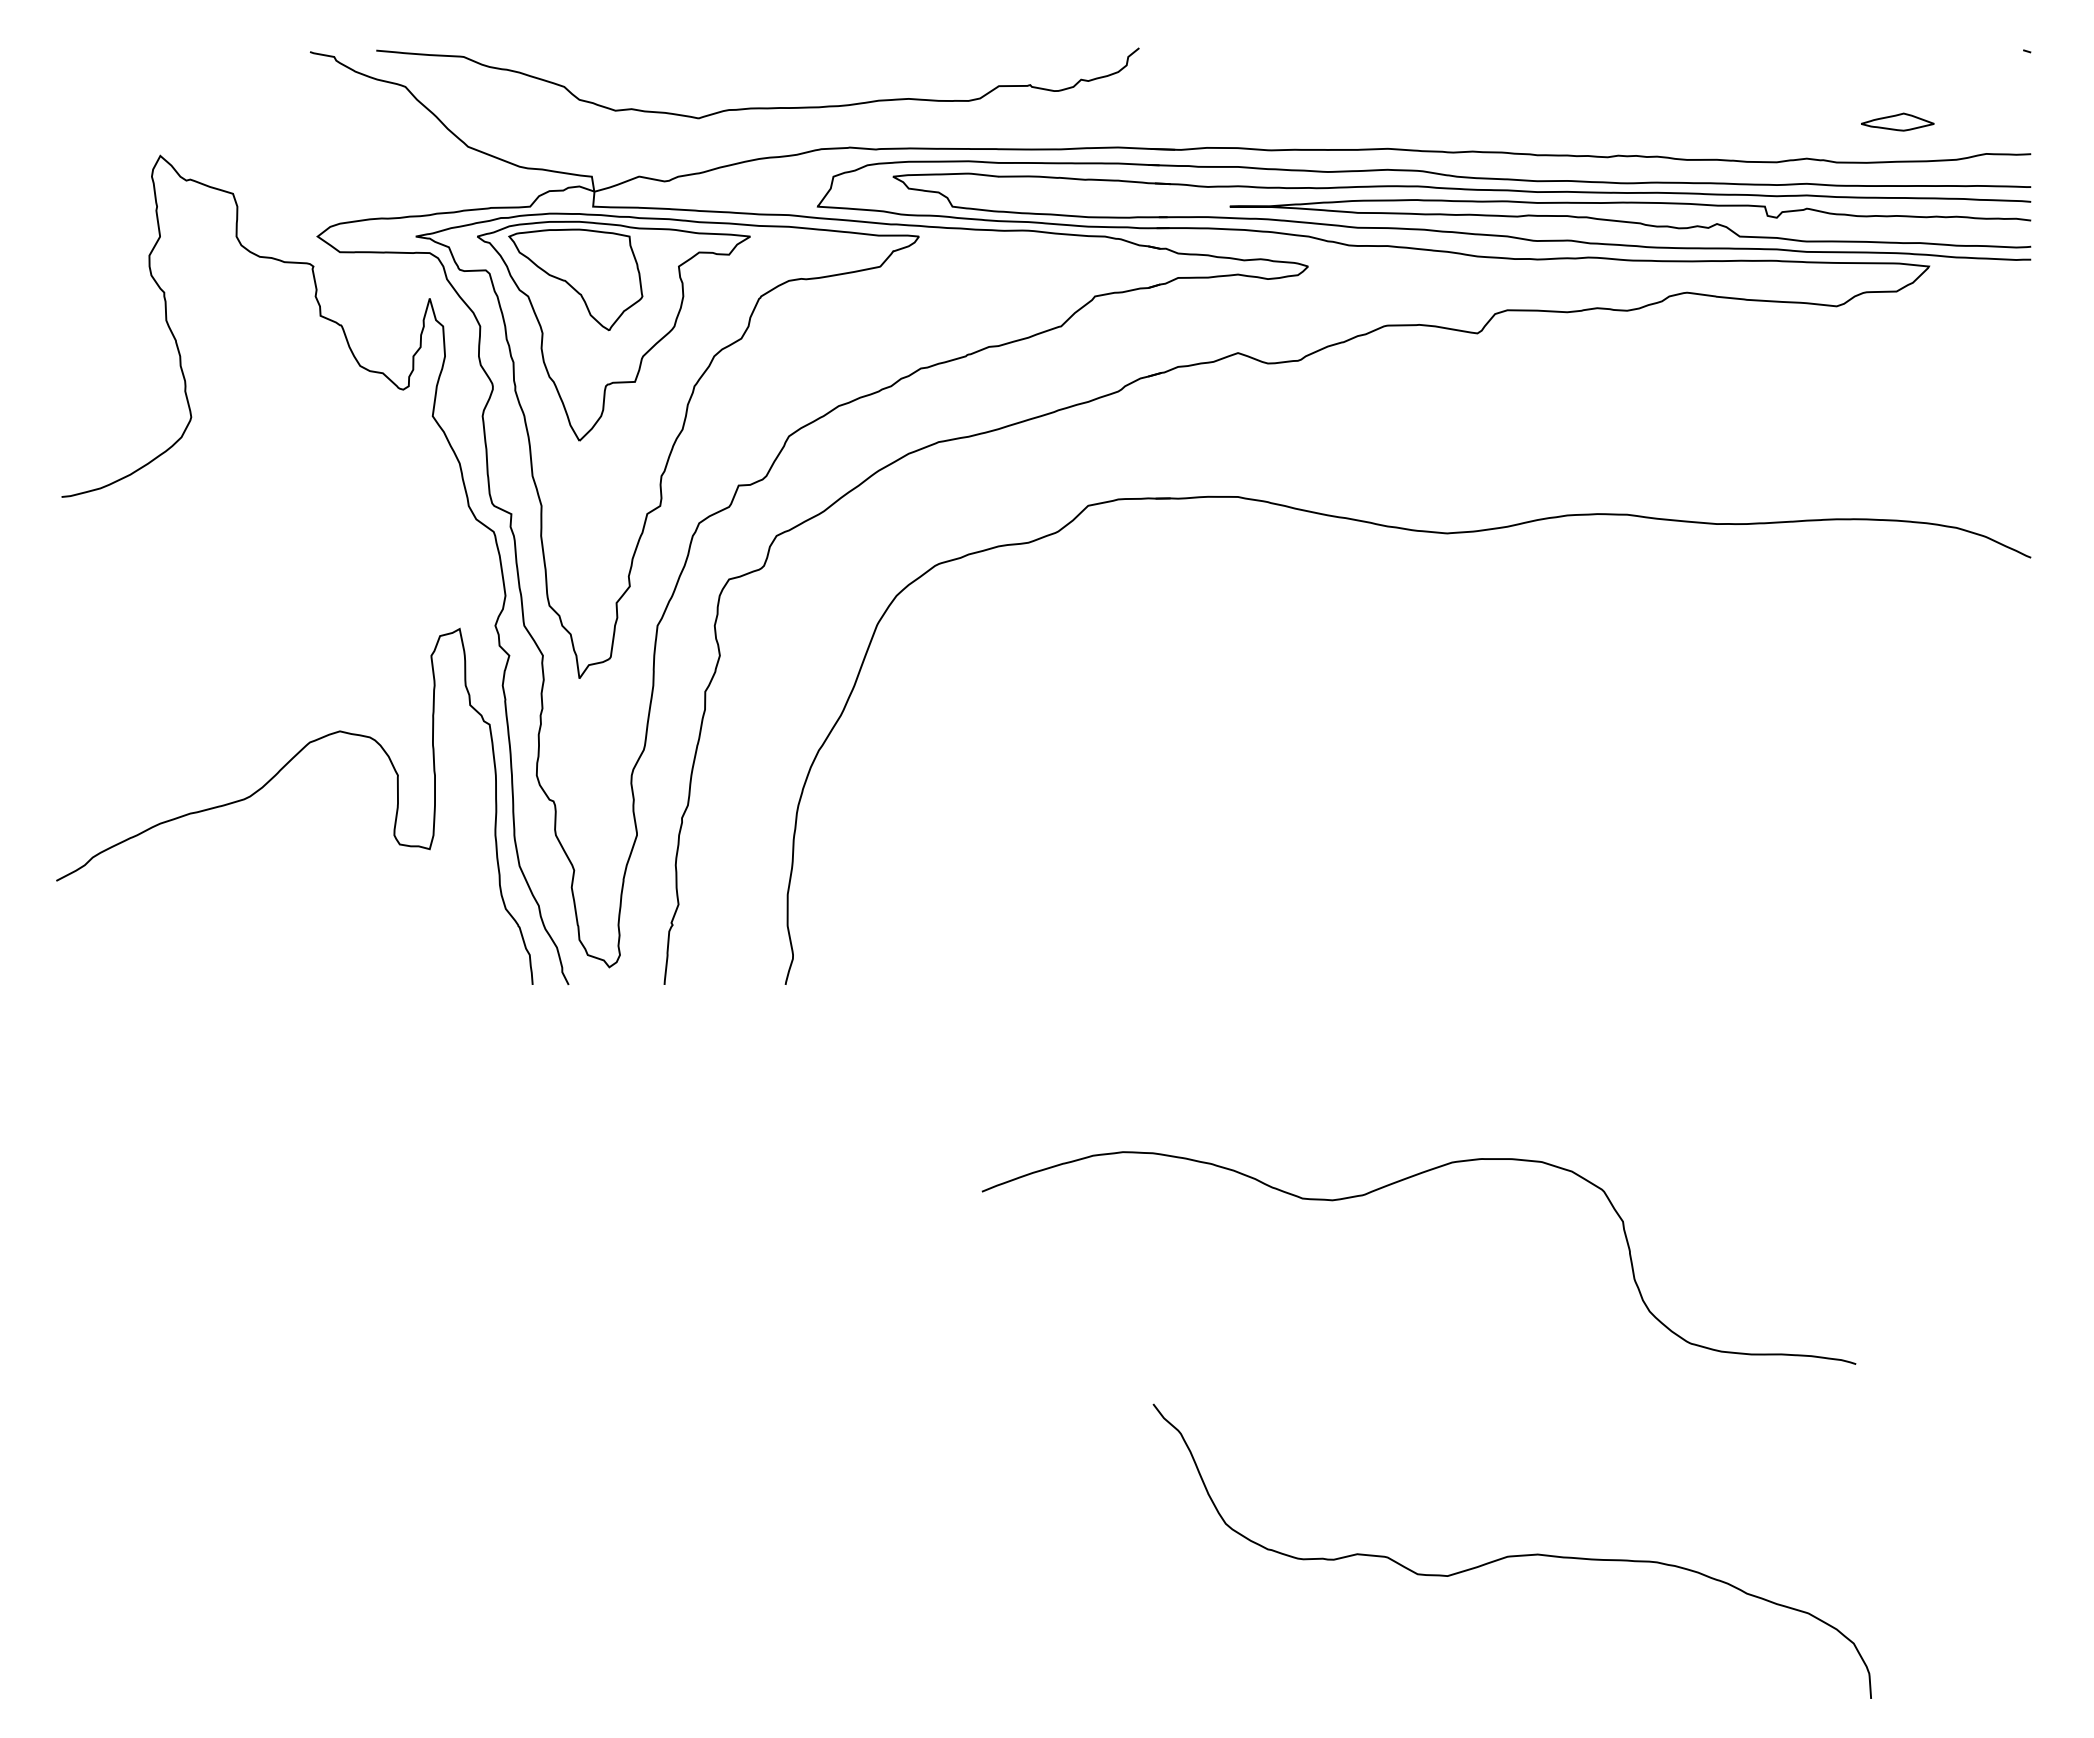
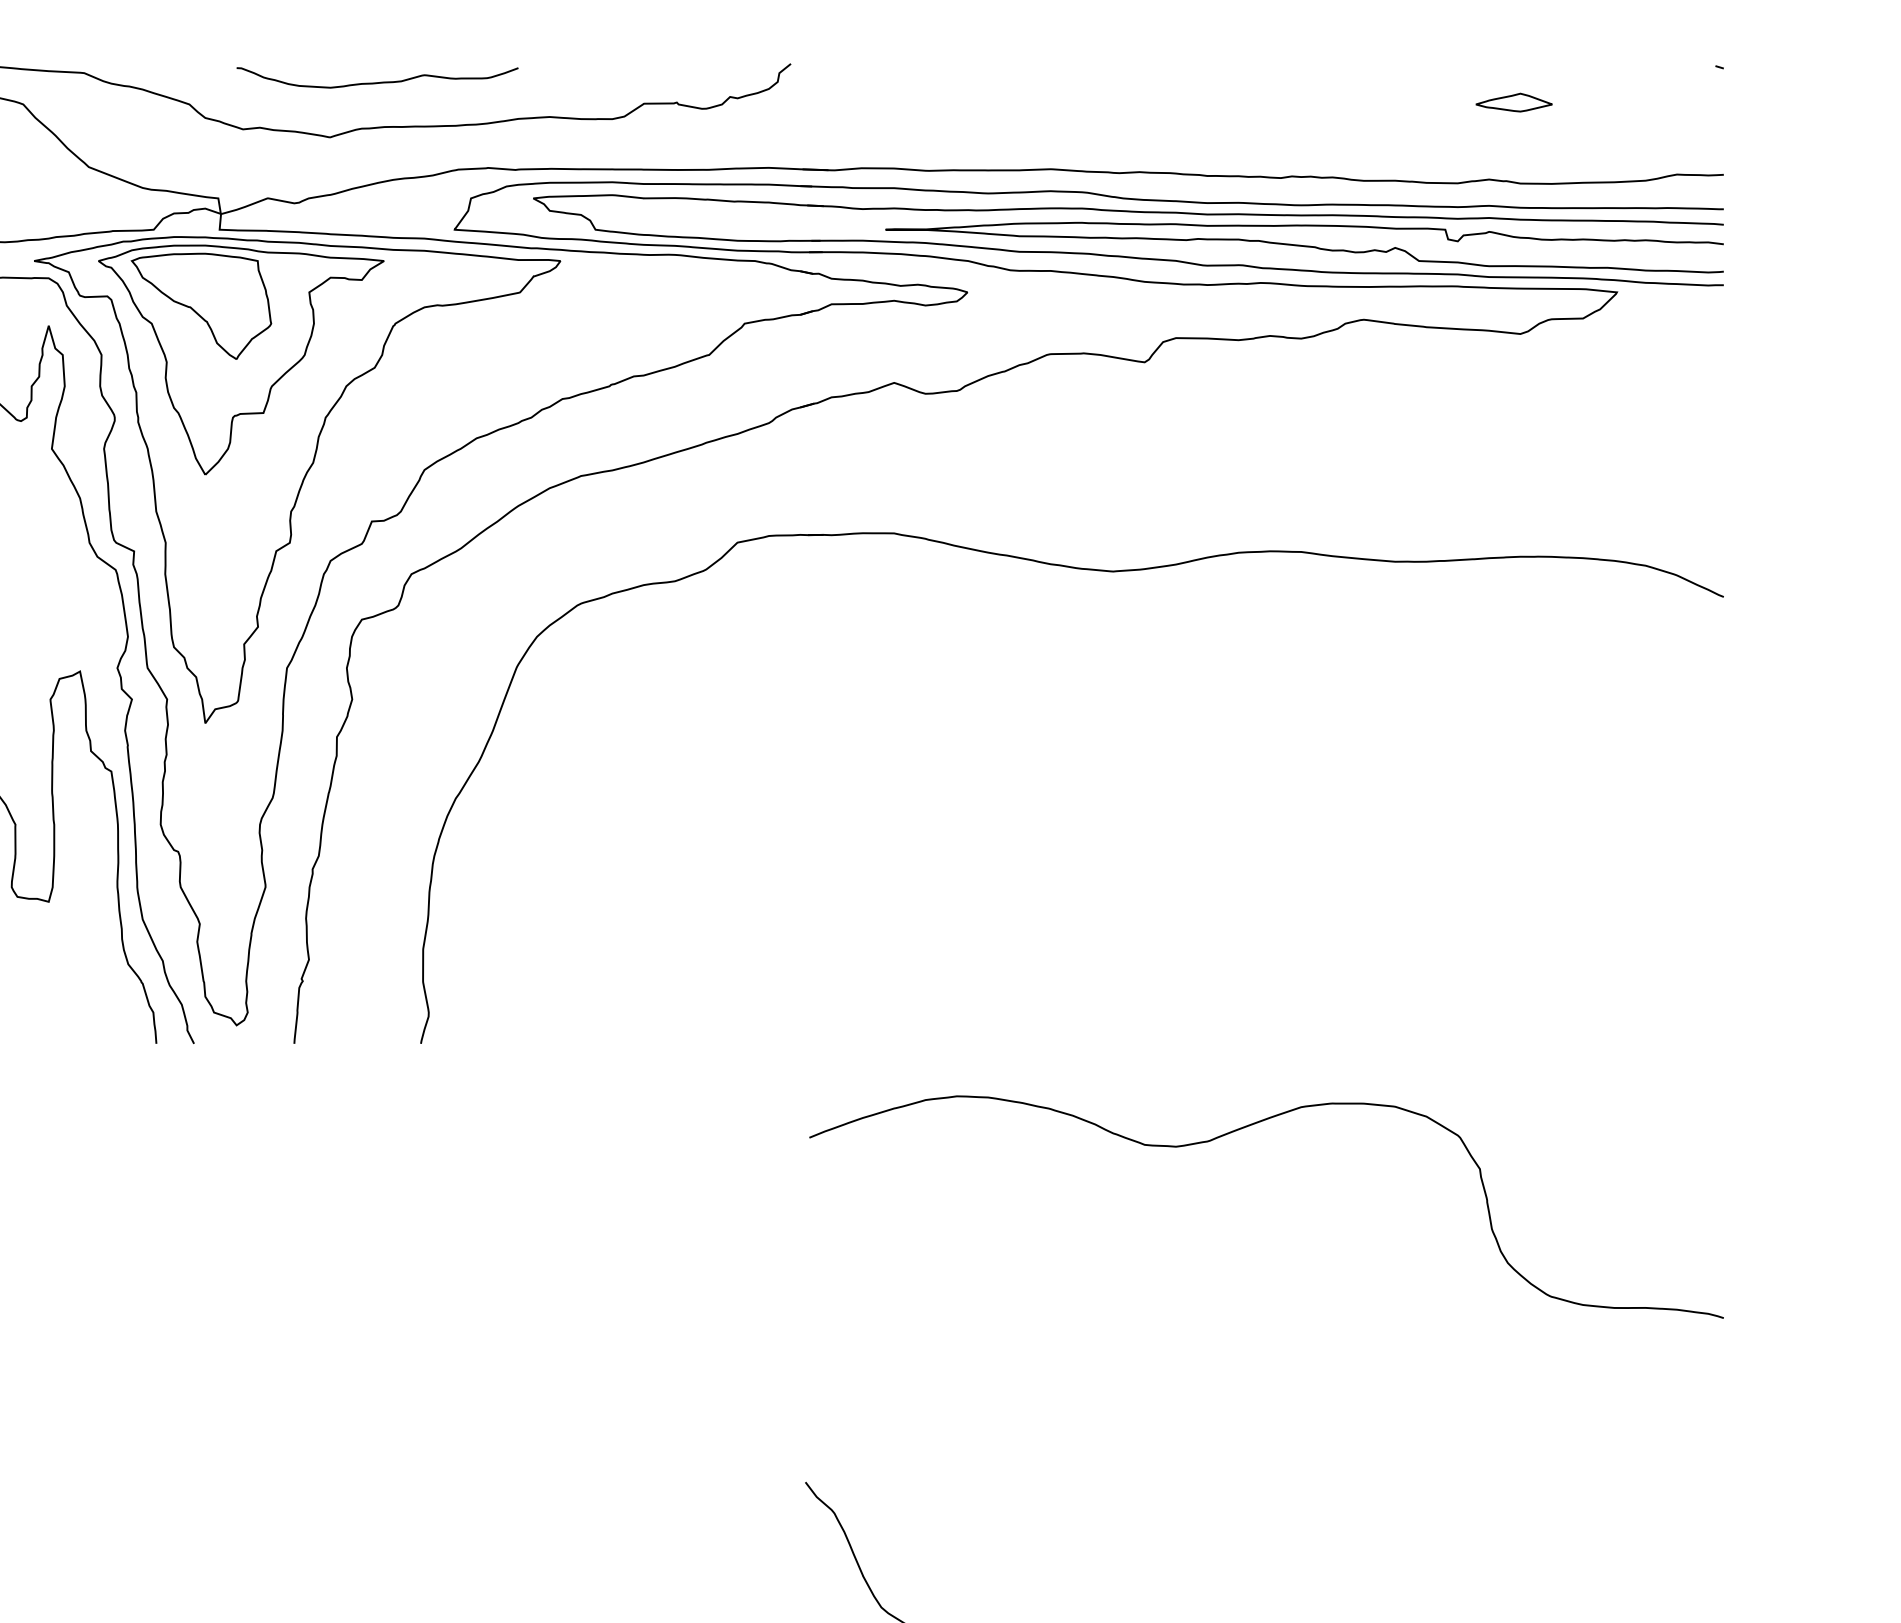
curve: (743, 65) -> (376, 82), added
part: (1897, 121) -> (1513, 101), moved
curve: (1388, 1186) -> (1234, 1132), moved

